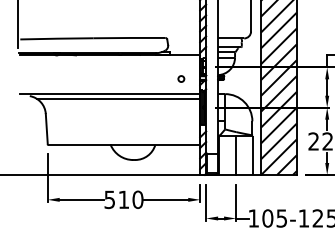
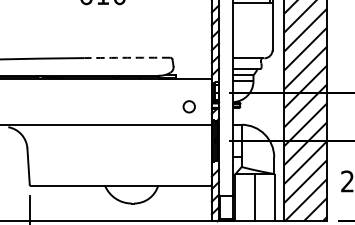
arc: (129, 38) -> (127, 58), solid -> dashed
circle: (181, 78) -> (189, 106), size x1.6
line: (118, 98) -> (114, 130), removed

